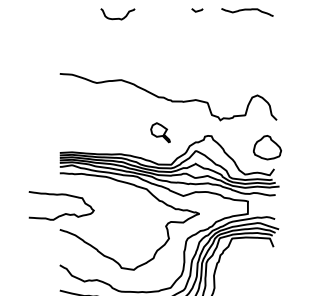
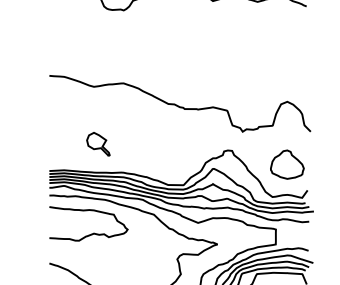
part: (160, 132) -> (98, 144), moved
part: (267, 147) -> (287, 164), moved
curve: (63, 213) -> (91, 233), moved

